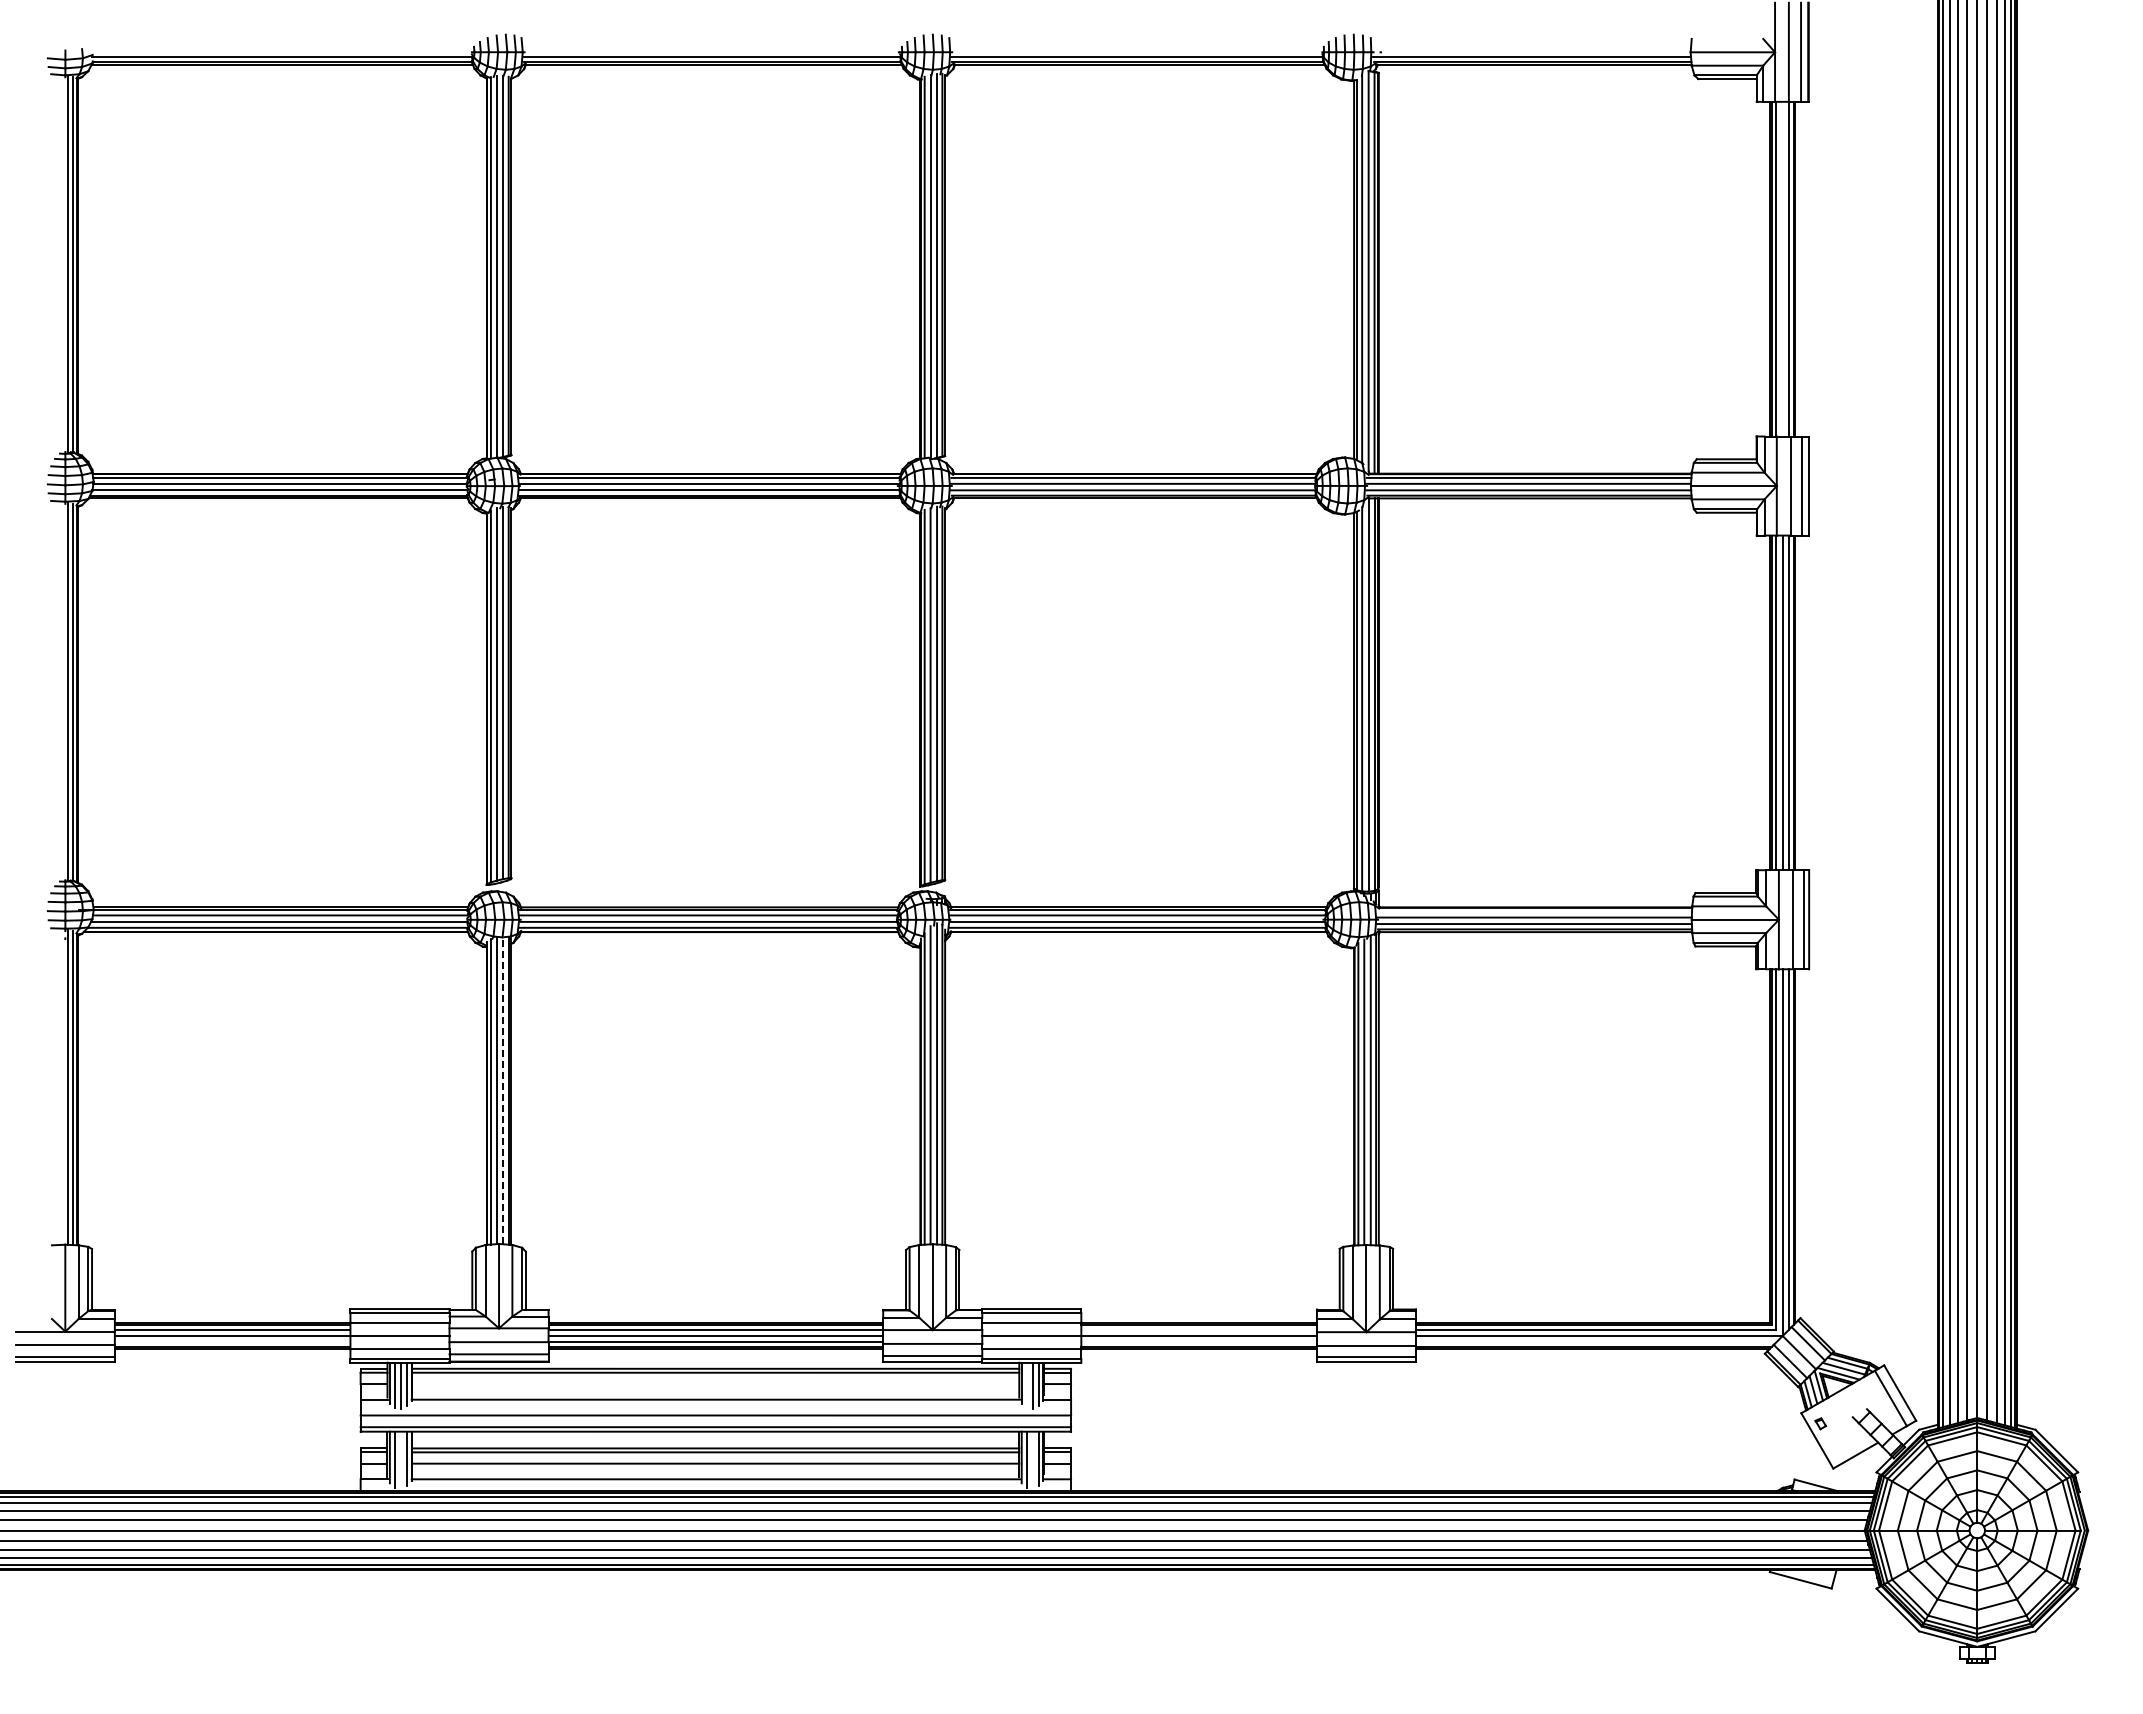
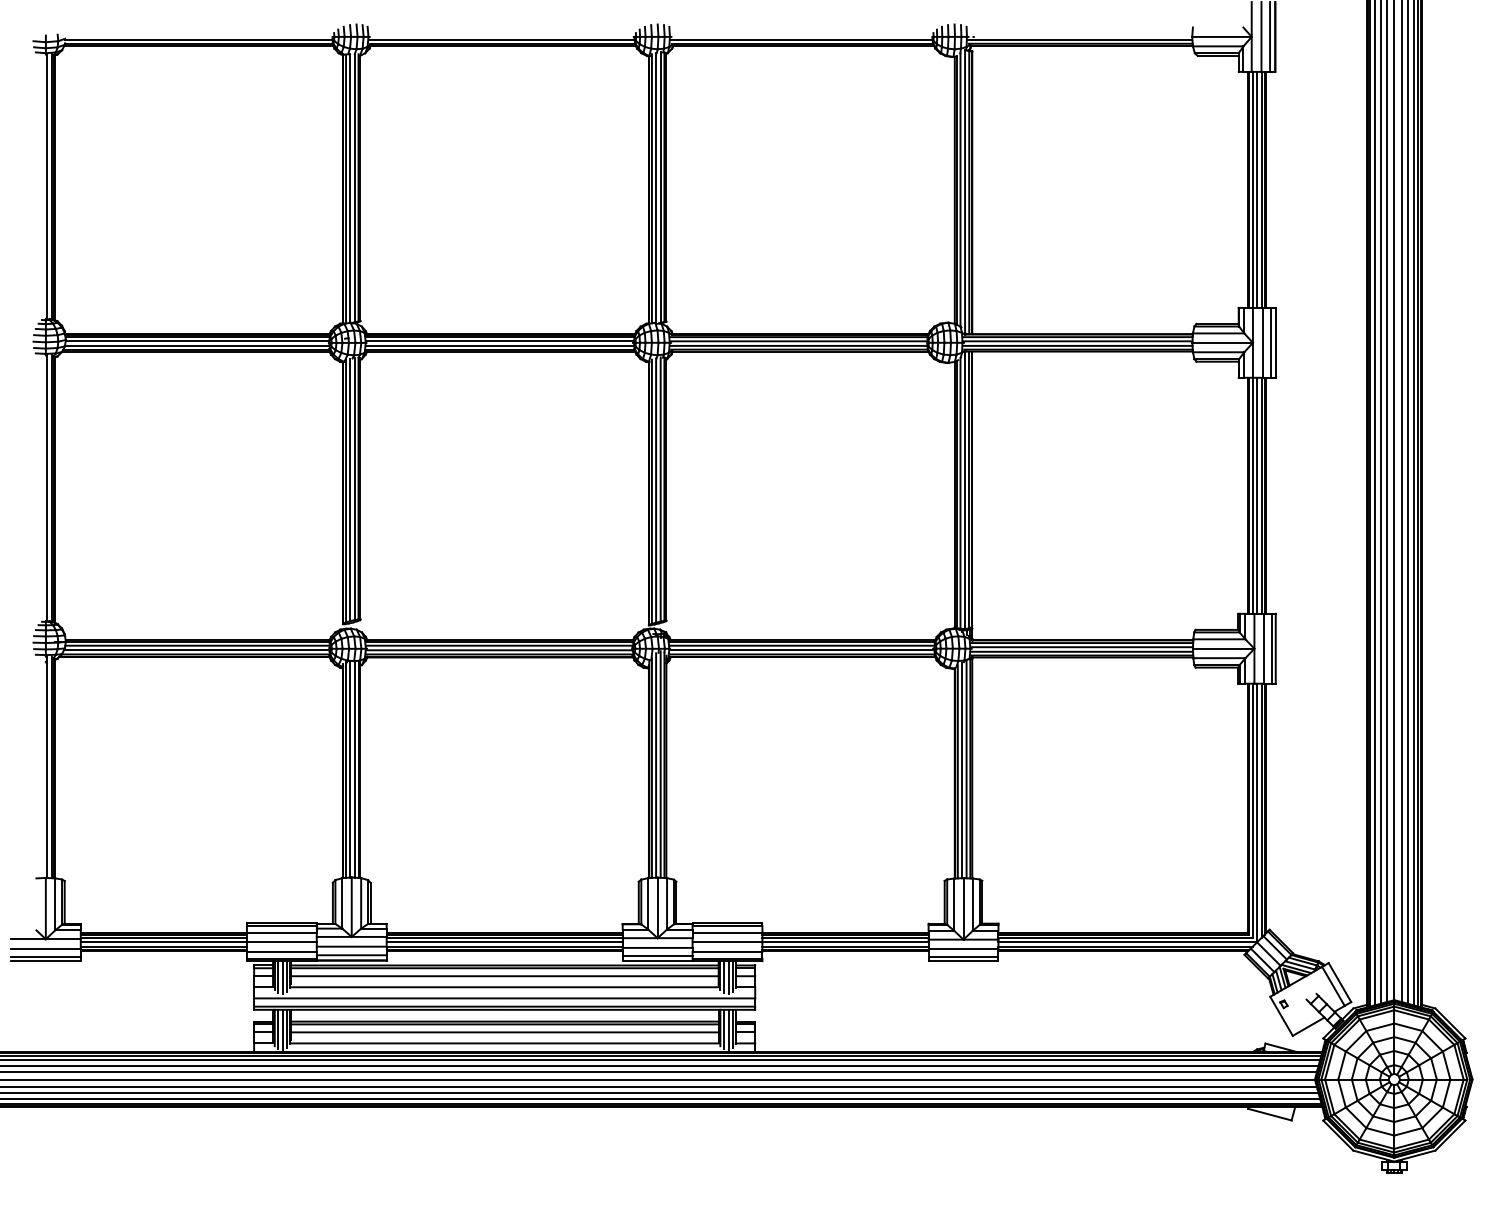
line: (1782, 268) -> (1256, 189), added
line: (1534, 911) -> (1082, 642), added
line: (503, 1090) -> (354, 769), dashed -> solid
line: (1198, 1329) -> (845, 937), added
line: (232, 1342) -> (163, 946), added
line: (1198, 1342) -> (845, 946), added
line: (1595, 1342) -> (1125, 946), added
line: (715, 1384) -> (504, 976), added
line: (1026, 1384) -> (723, 976), added
line: (401, 1459) -> (282, 1029), added
line: (1033, 1459) -> (728, 1029), added

